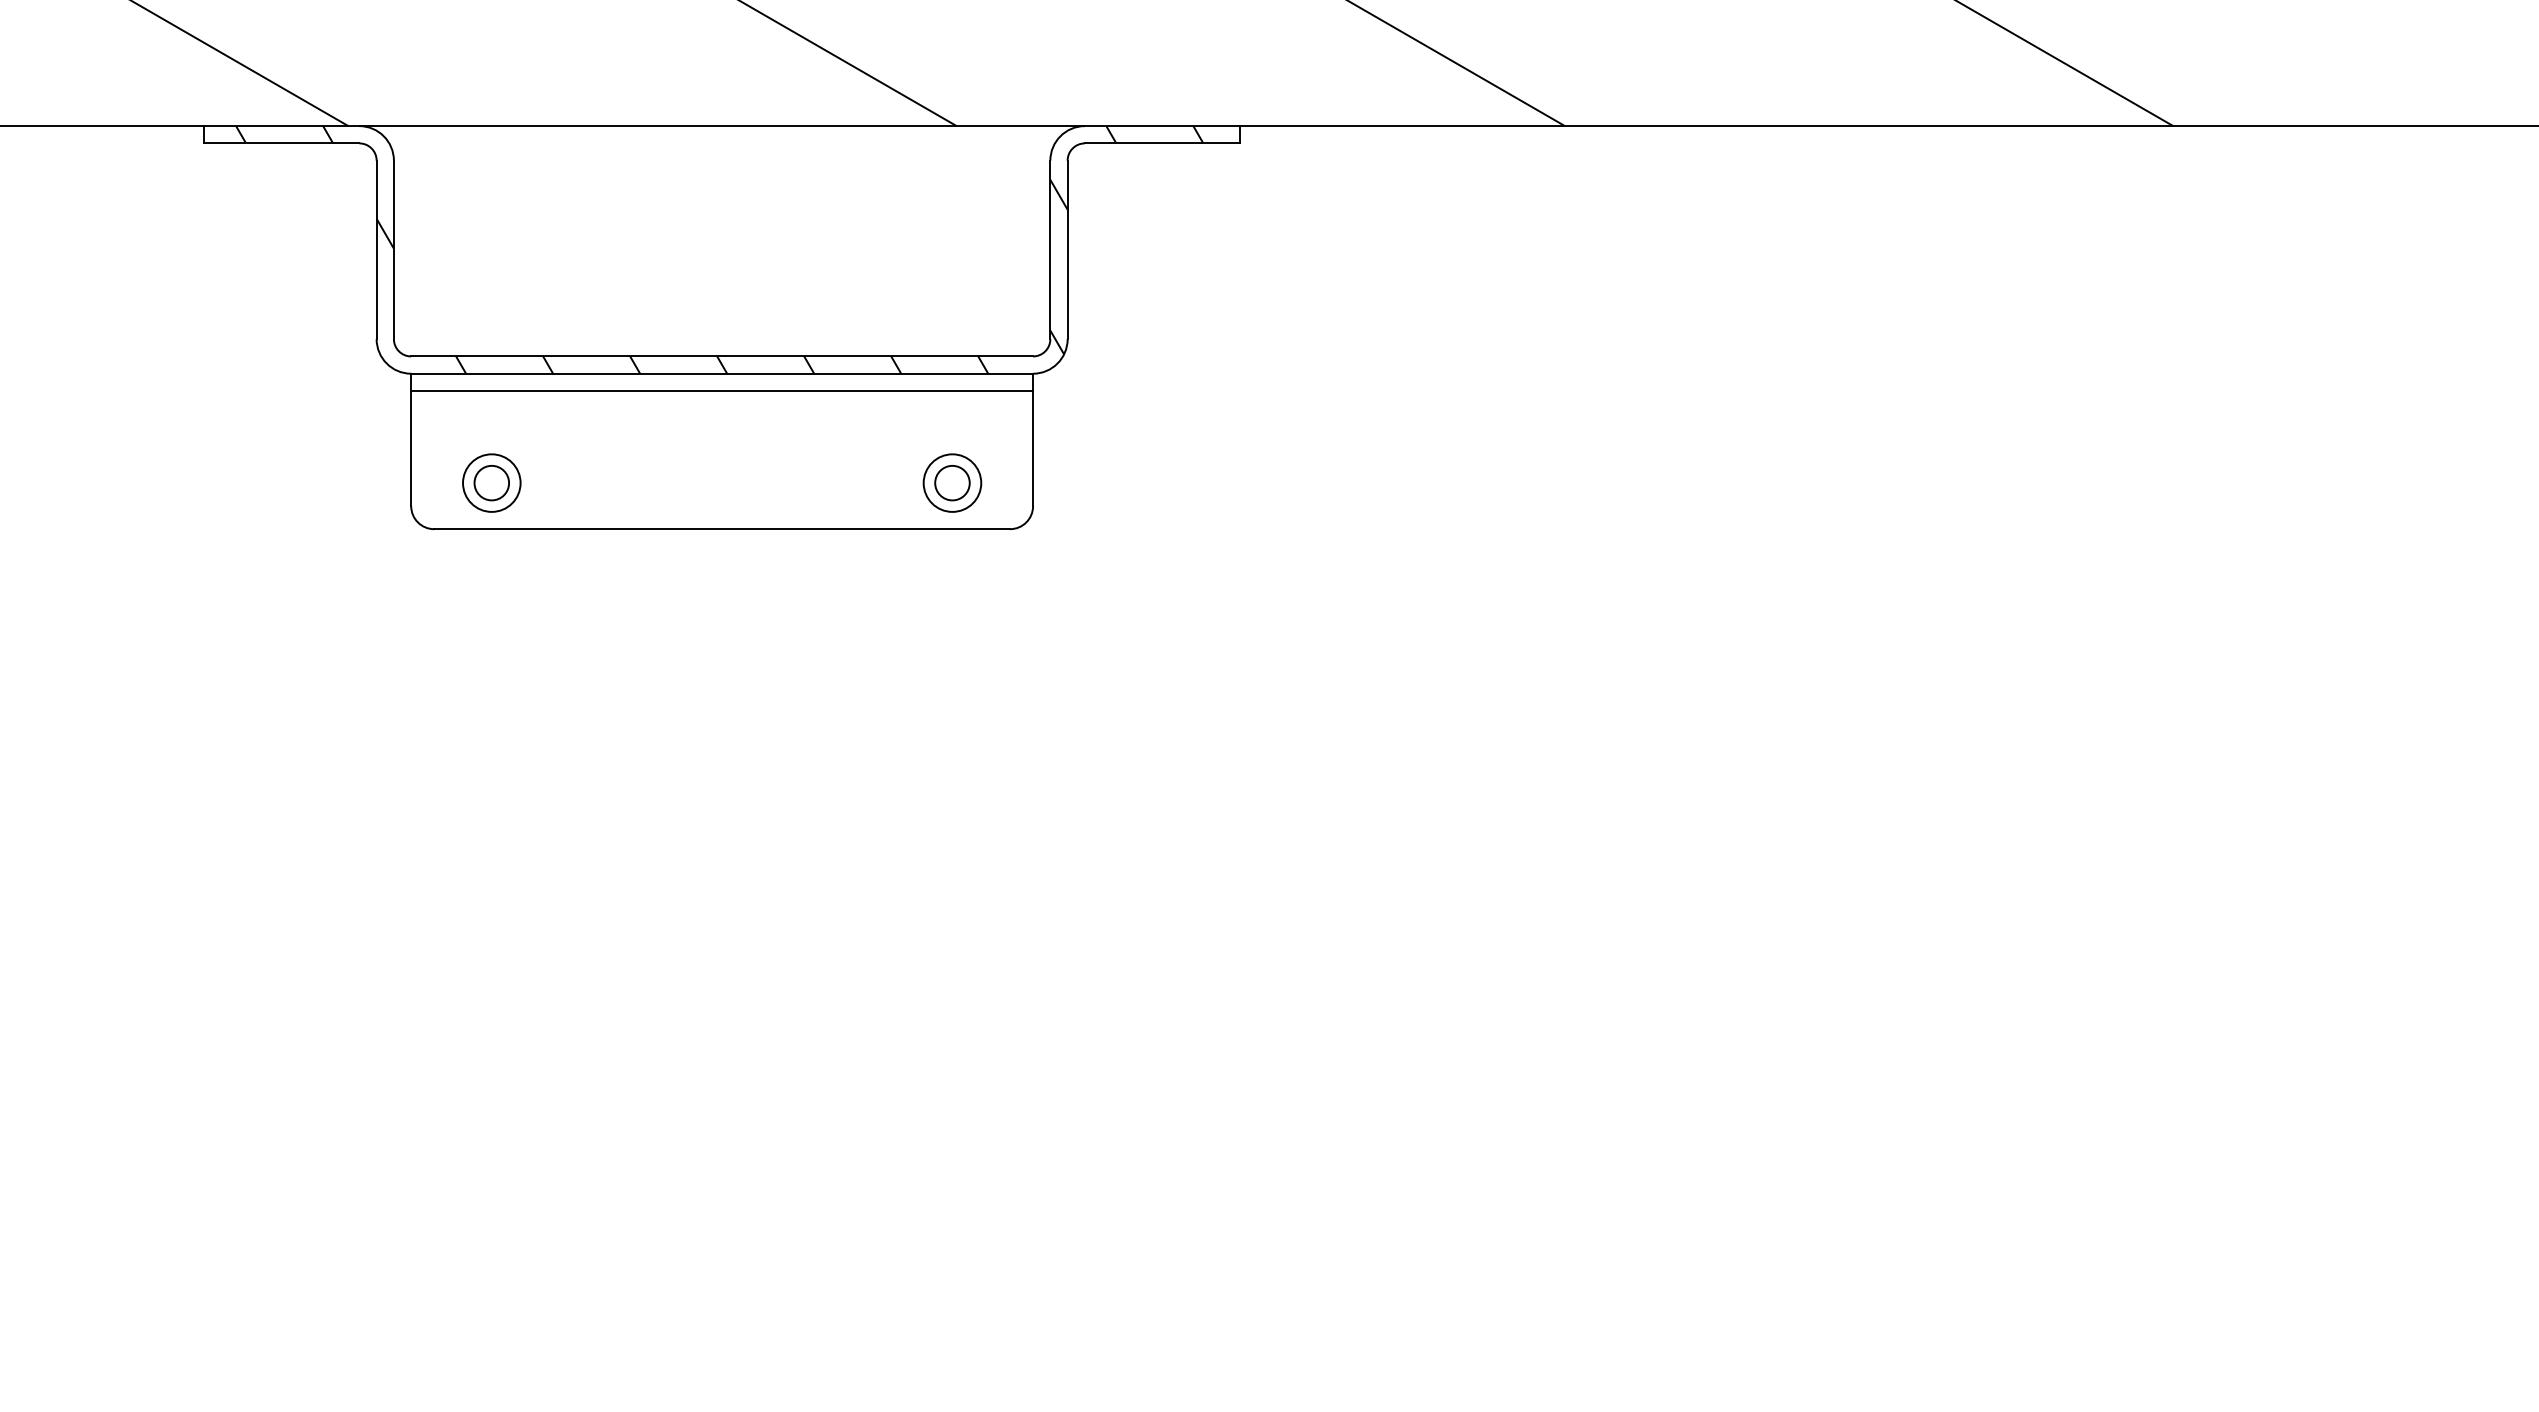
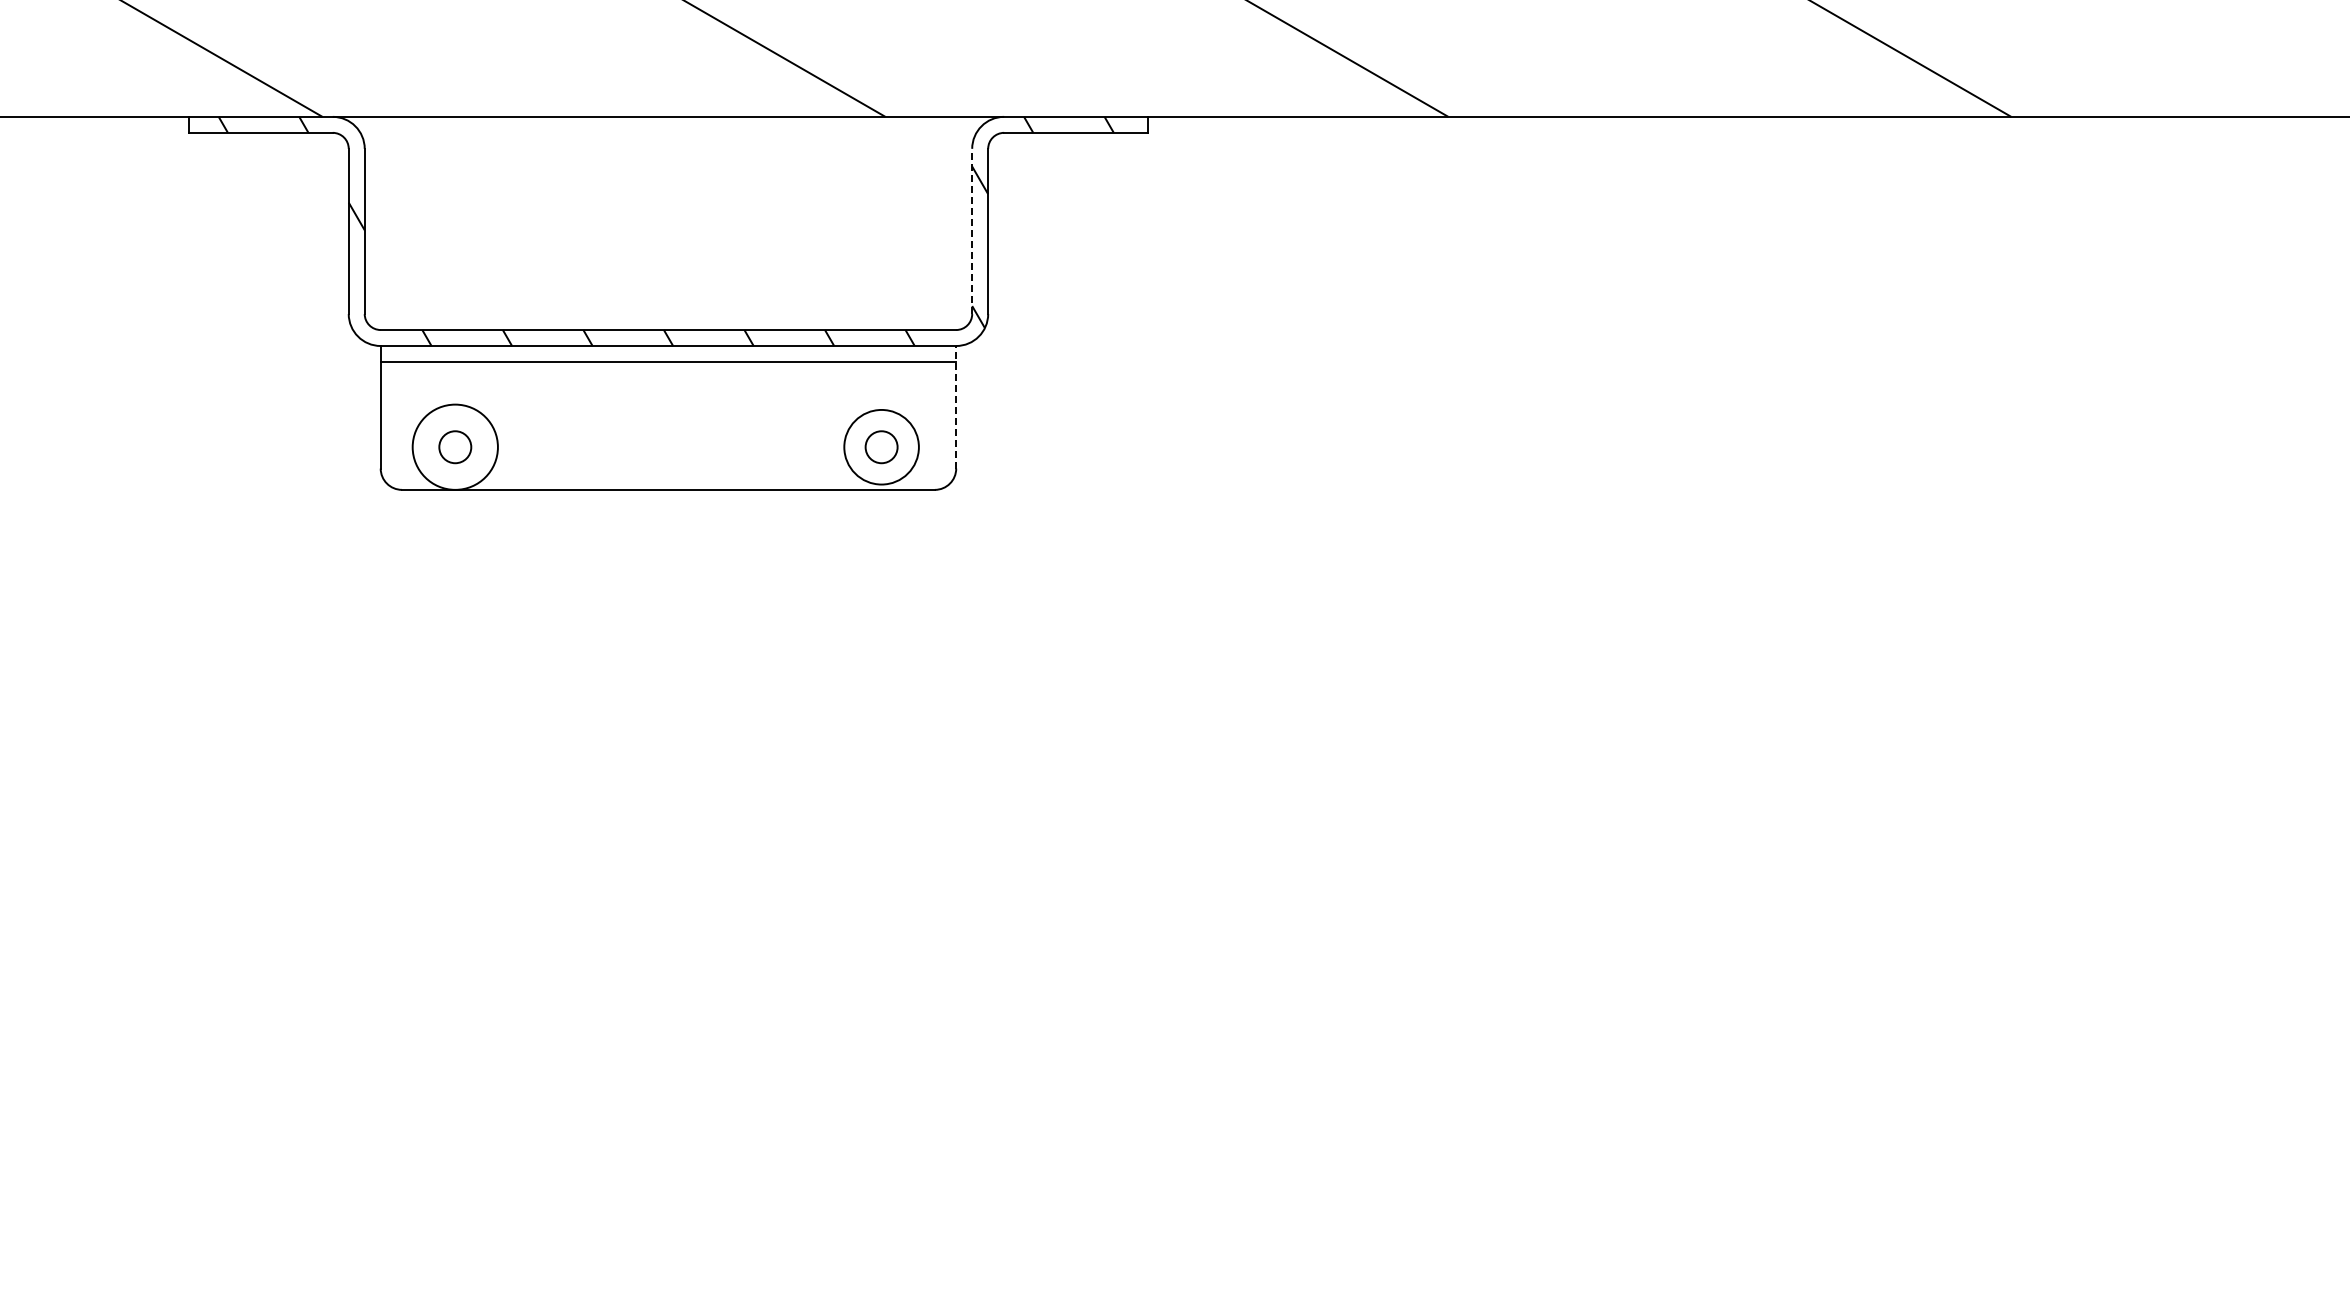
line: (1050, 249) -> (972, 231), solid -> dashed
line: (1033, 439) -> (956, 406), solid -> dashed
circle: (490, 482) -> (454, 446), size x1.6
circle: (952, 482) -> (881, 446), size x1.4

